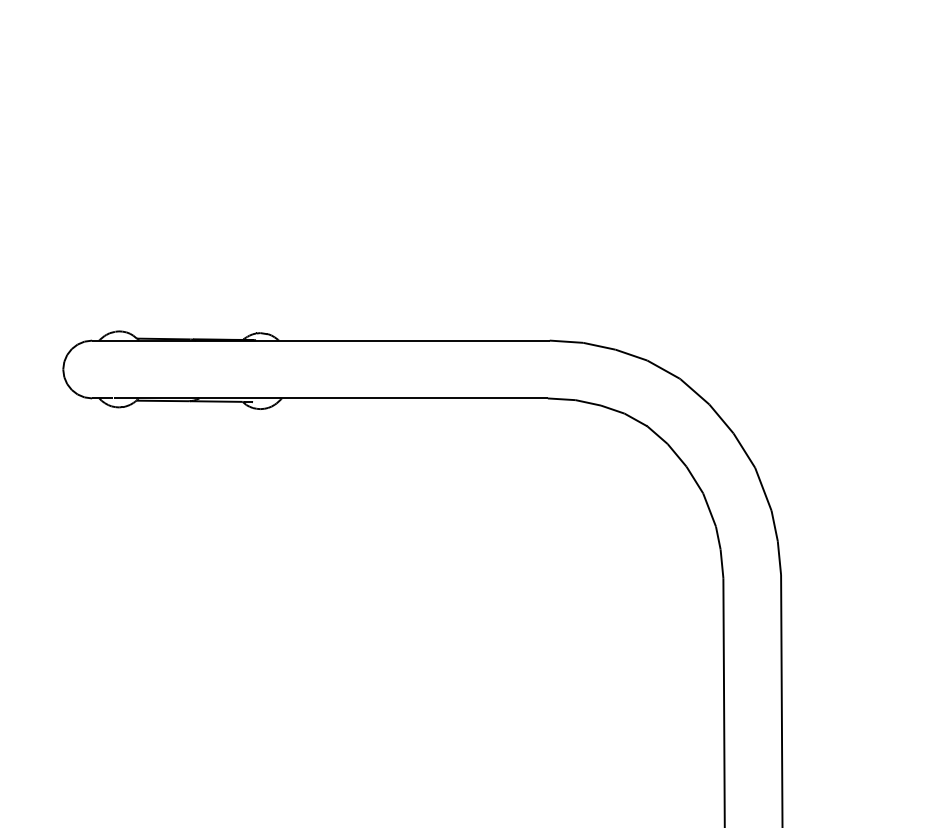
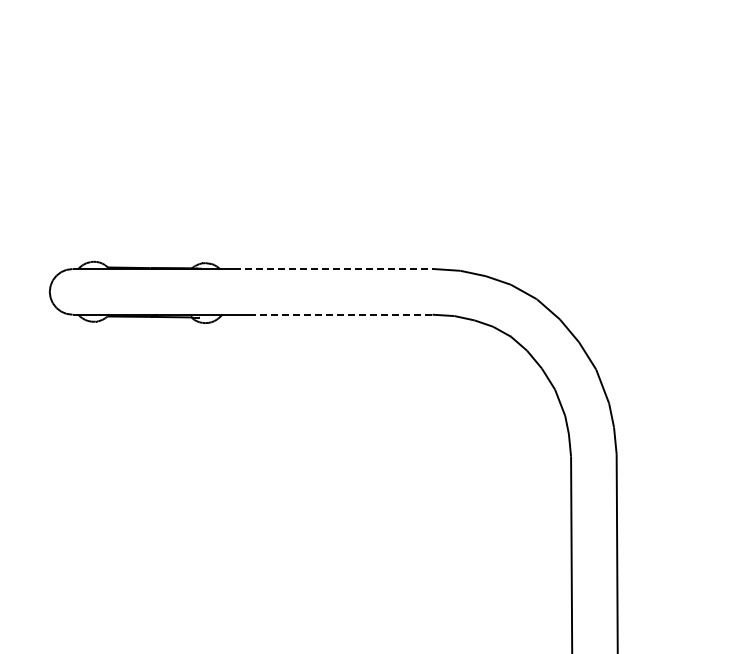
line: (423, 341) -> (334, 269), solid -> dashed
line: (433, 398) -> (342, 314), solid -> dashed

